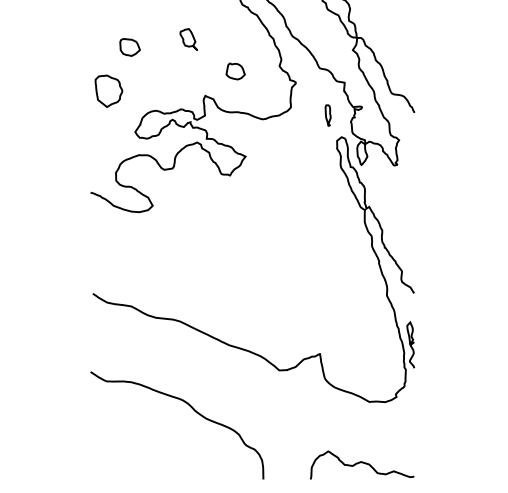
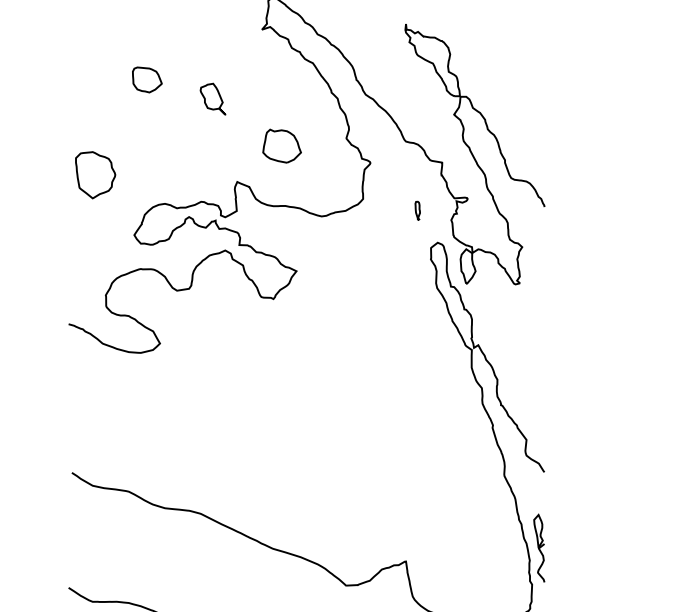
part: (129, 47) -> (146, 79), moved
part: (235, 71) -> (281, 146), size x1.4
part: (327, 115) -> (416, 210), size x0.6

